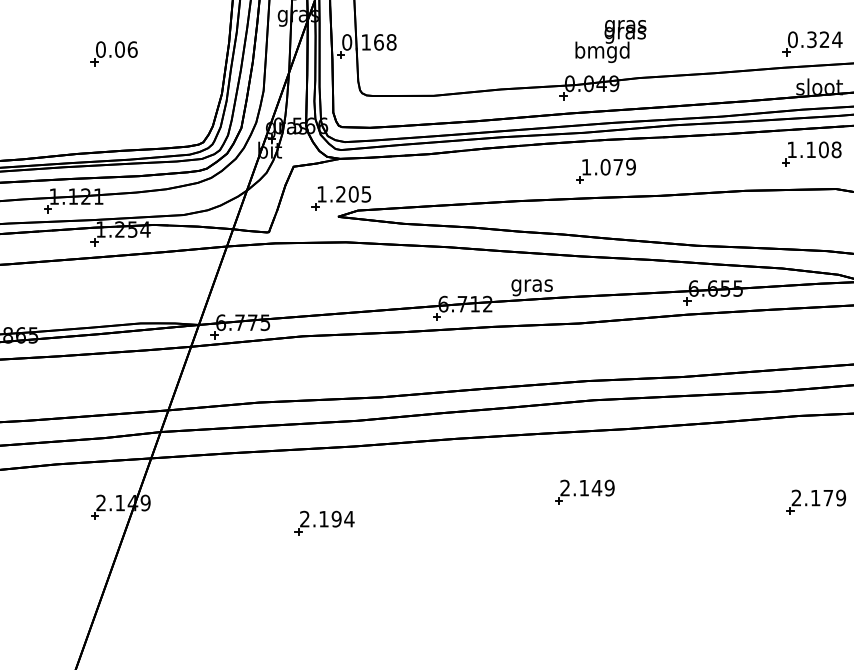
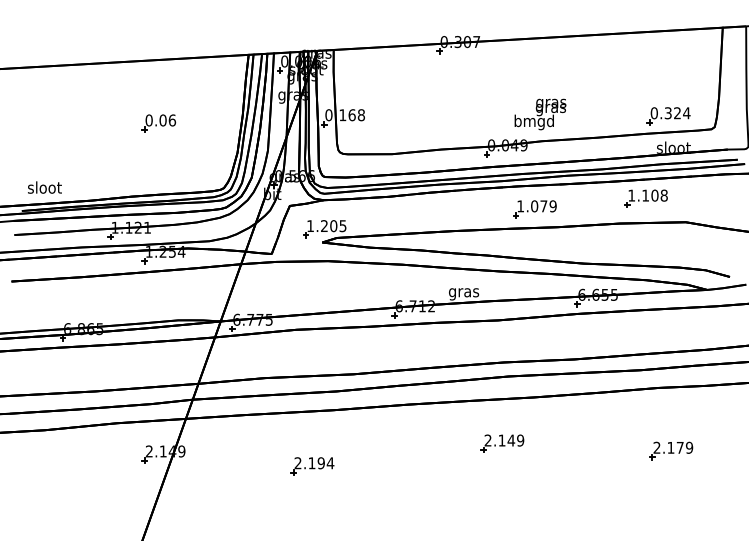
text: (610, 41) -> (540, 114), moved
part: (810, 153) -> (645, 198), moved
part: (605, 171) -> (534, 209), moved

